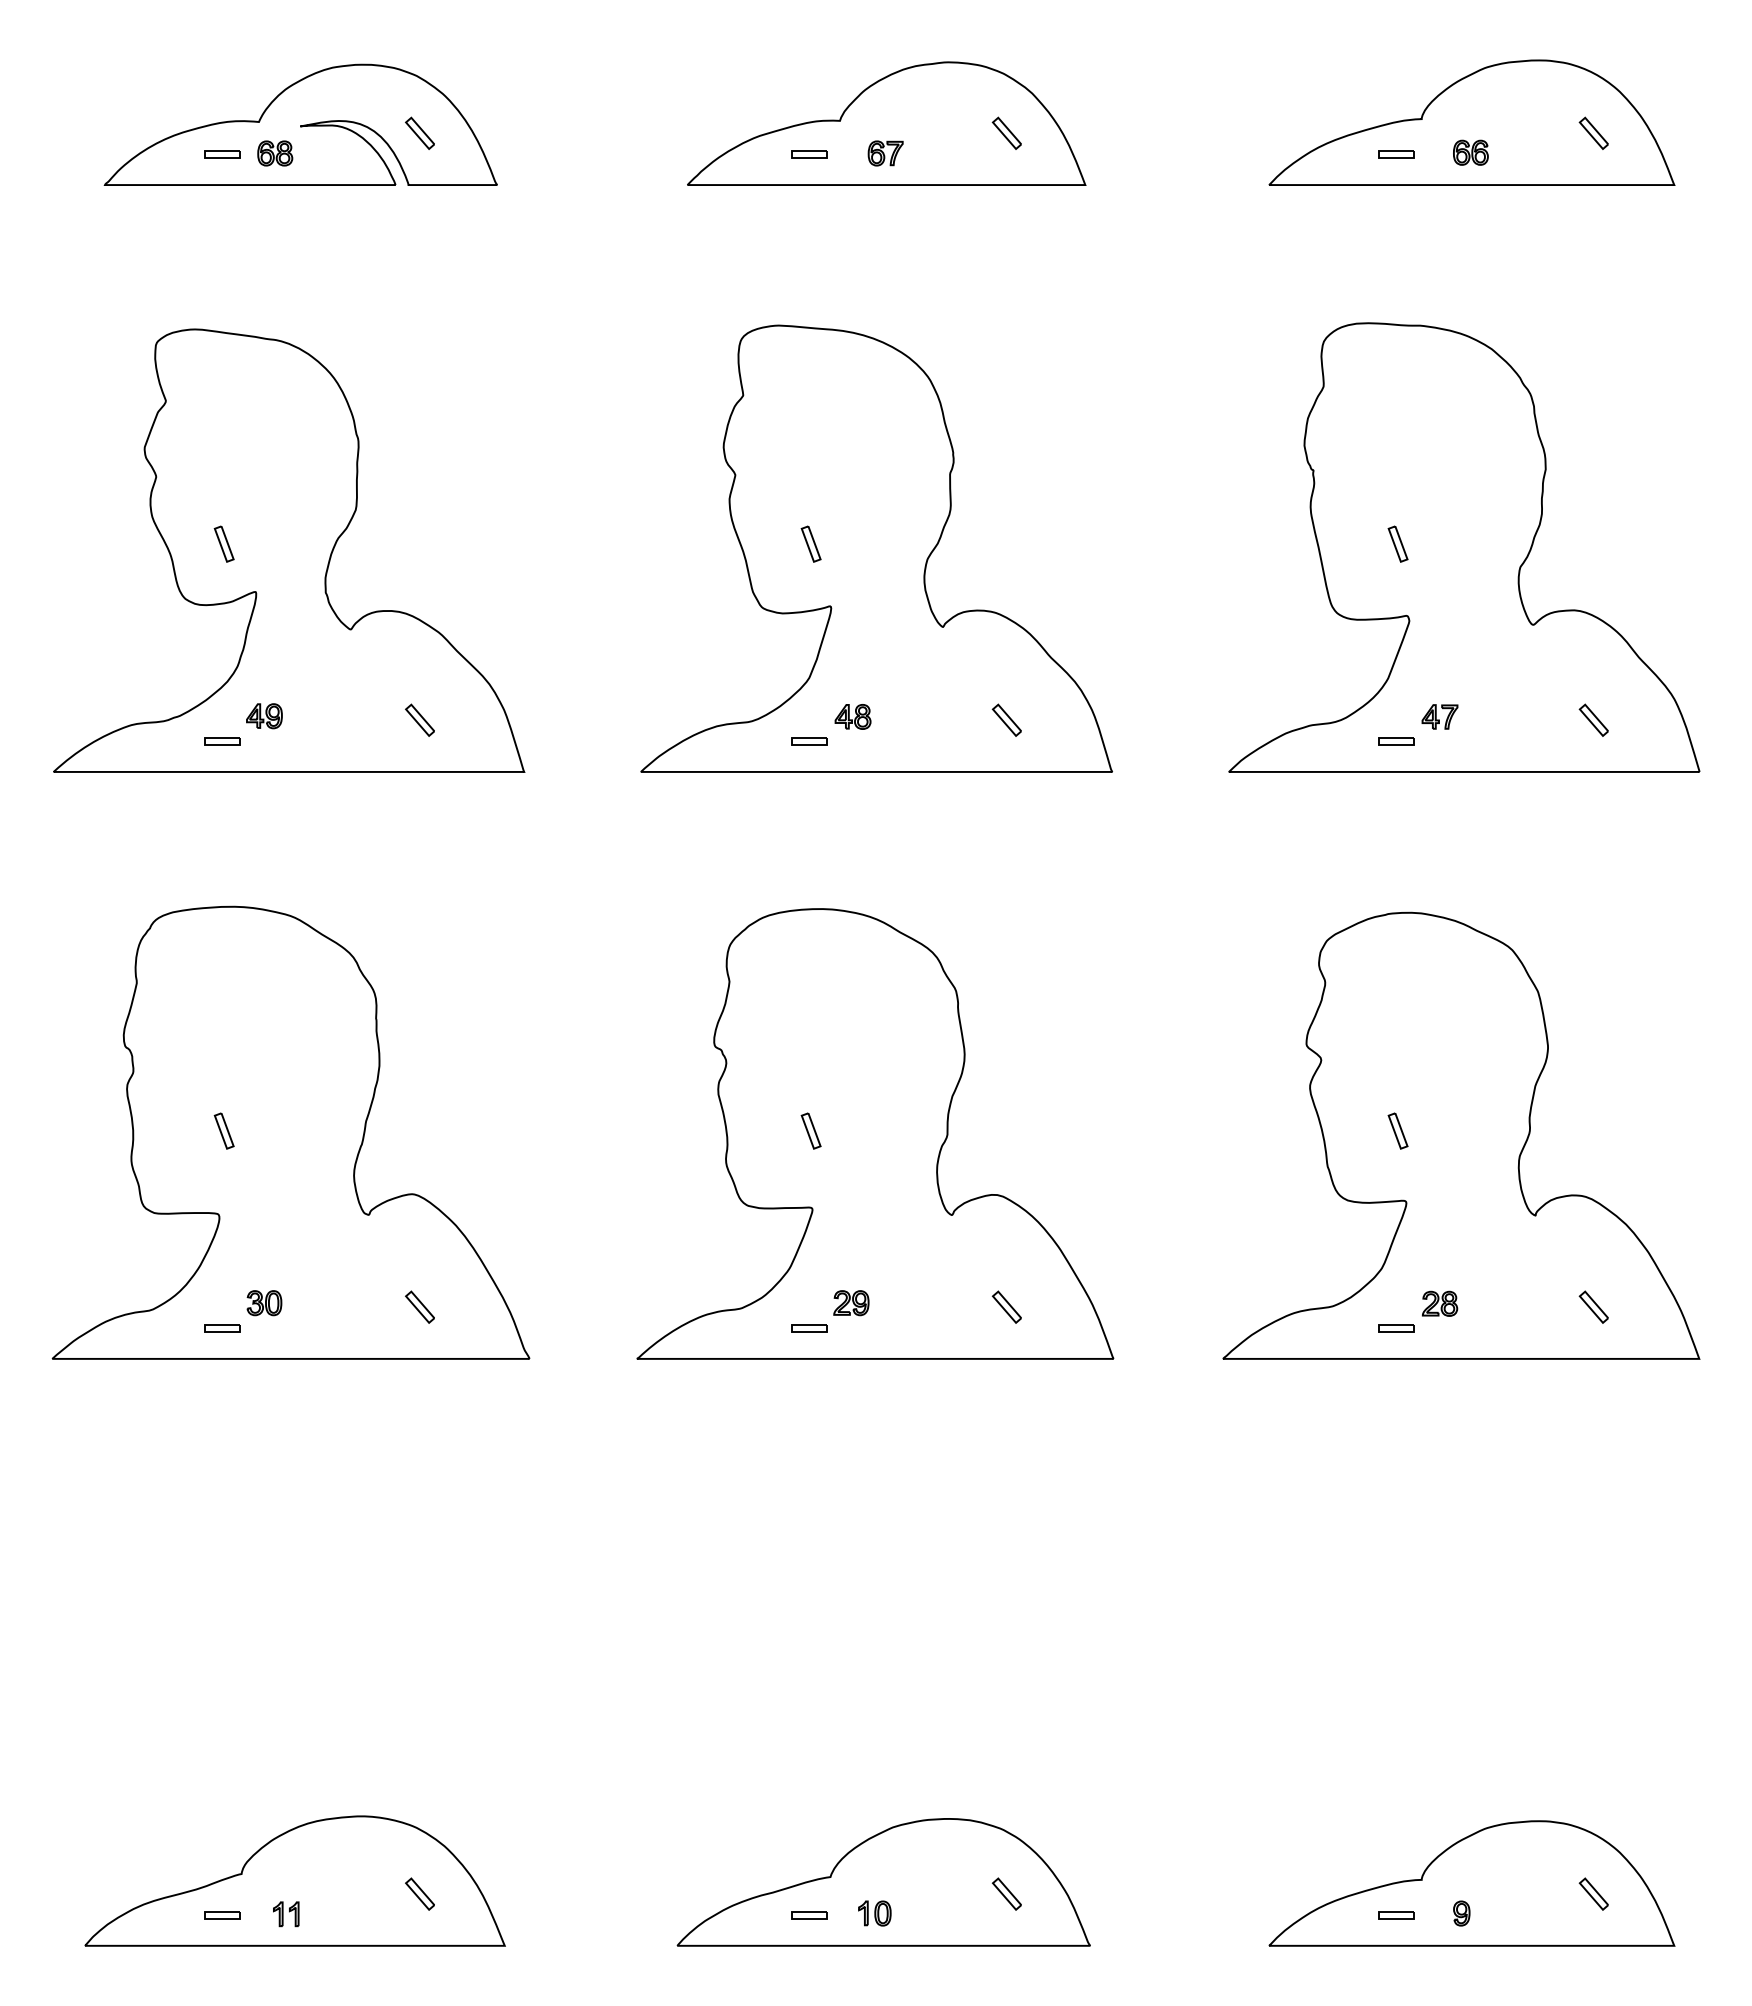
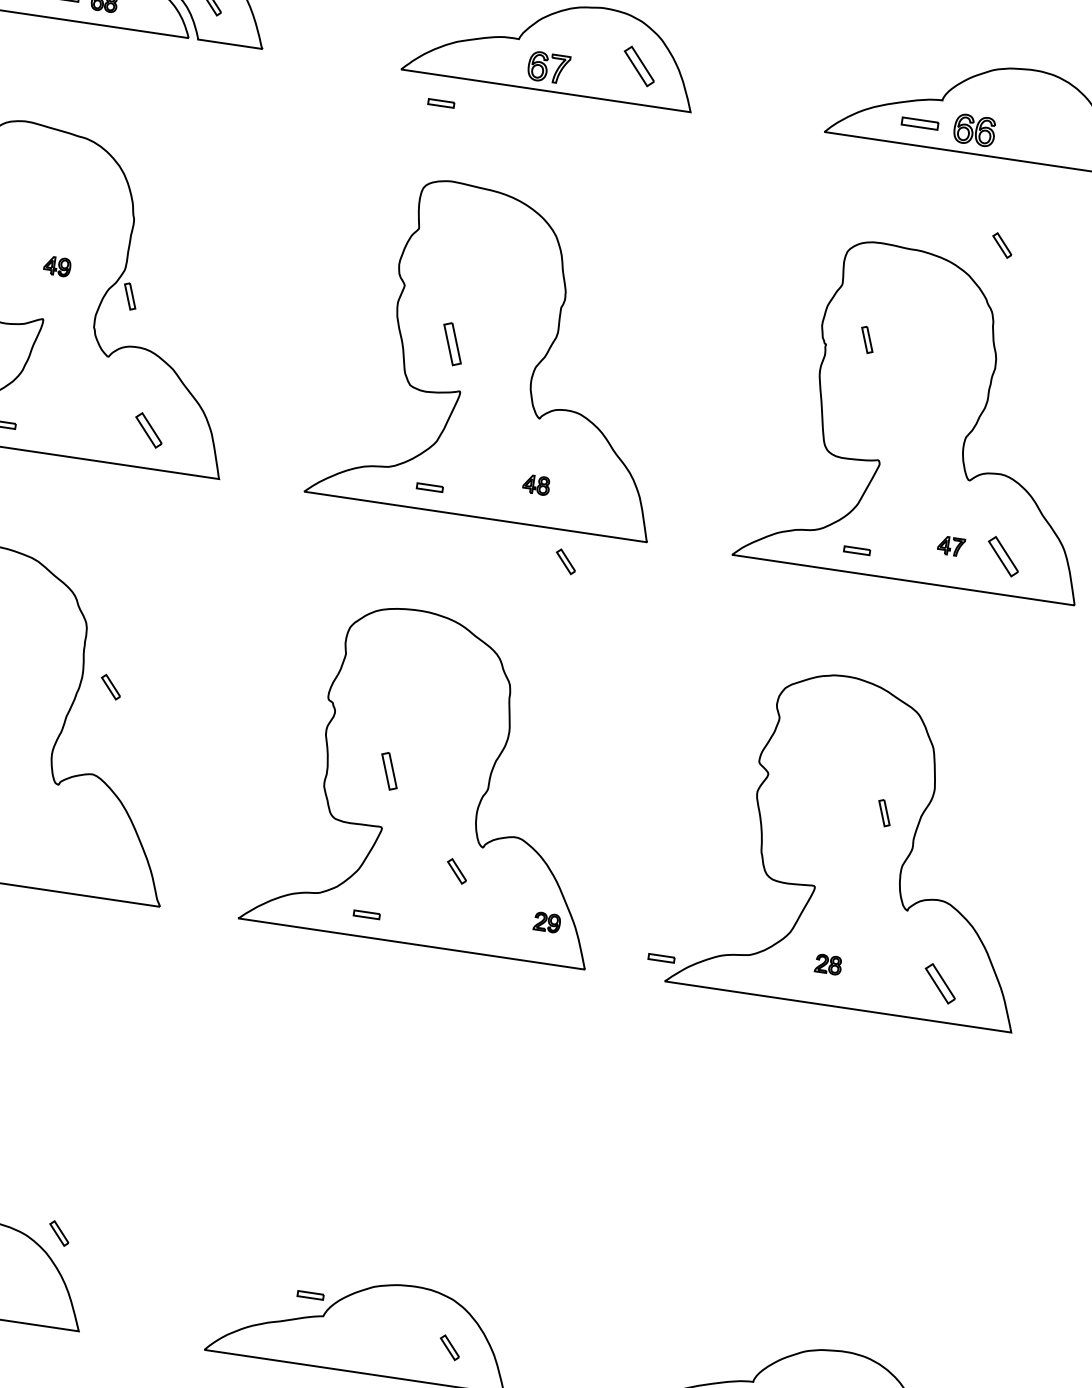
part: (1006, 132) -> (638, 65), size x1.6
part: (1593, 132) -> (1002, 244), moved
part: (1470, 152) -> (974, 129), size x1.6
part: (885, 153) -> (548, 67), size x1.6
part: (809, 154) -> (441, 103), moved
part: (1396, 154) -> (920, 123), size x1.4
part: (223, 543) -> (129, 295), moved
part: (810, 543) -> (452, 343), size x1.6
part: (1397, 543) -> (866, 339), moved
part: (264, 716) -> (57, 266), moved
part: (852, 716) -> (536, 484), moved
part: (1439, 716) -> (950, 545), moved
part: (419, 719) -> (148, 429), size x1.4
part: (1006, 719) -> (565, 561), moved
part: (1593, 719) -> (1003, 555), size x1.6
part: (810, 1130) -> (389, 770), size x1.4
part: (1397, 1130) -> (884, 812), moved
part: (851, 1303) -> (547, 922), moved
part: (419, 1306) -> (110, 686), moved
part: (1006, 1306) -> (456, 870), moved
part: (1593, 1306) -> (939, 983), size x1.6
part: (1396, 1328) -> (661, 958), moved
part: (419, 1893) -> (58, 1232), moved
part: (874, 1913) -> (351, 1347), removed
part: (809, 1915) -> (310, 1295), moved

